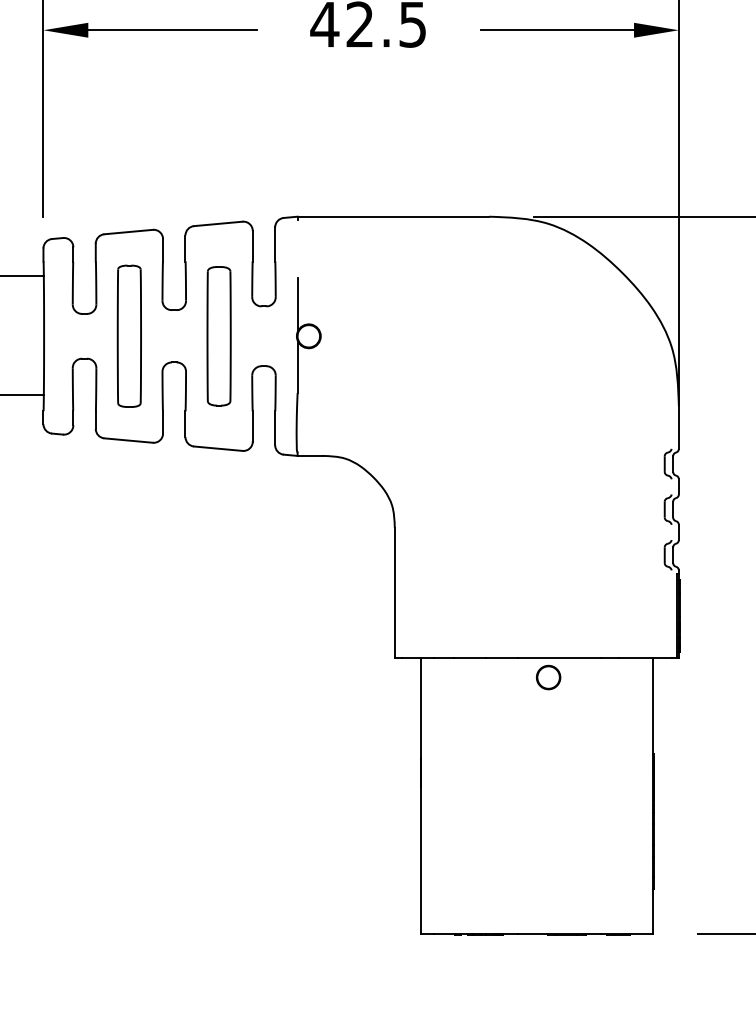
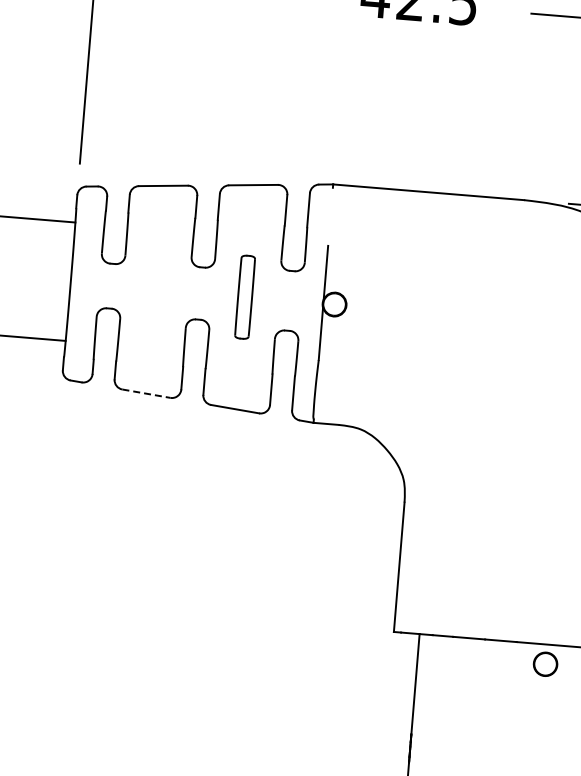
part: (128, 335) -> (154, 288), removed
part: (218, 336) -> (244, 297), size x0.6
line: (129, 440) -> (147, 393), solid -> dashed

